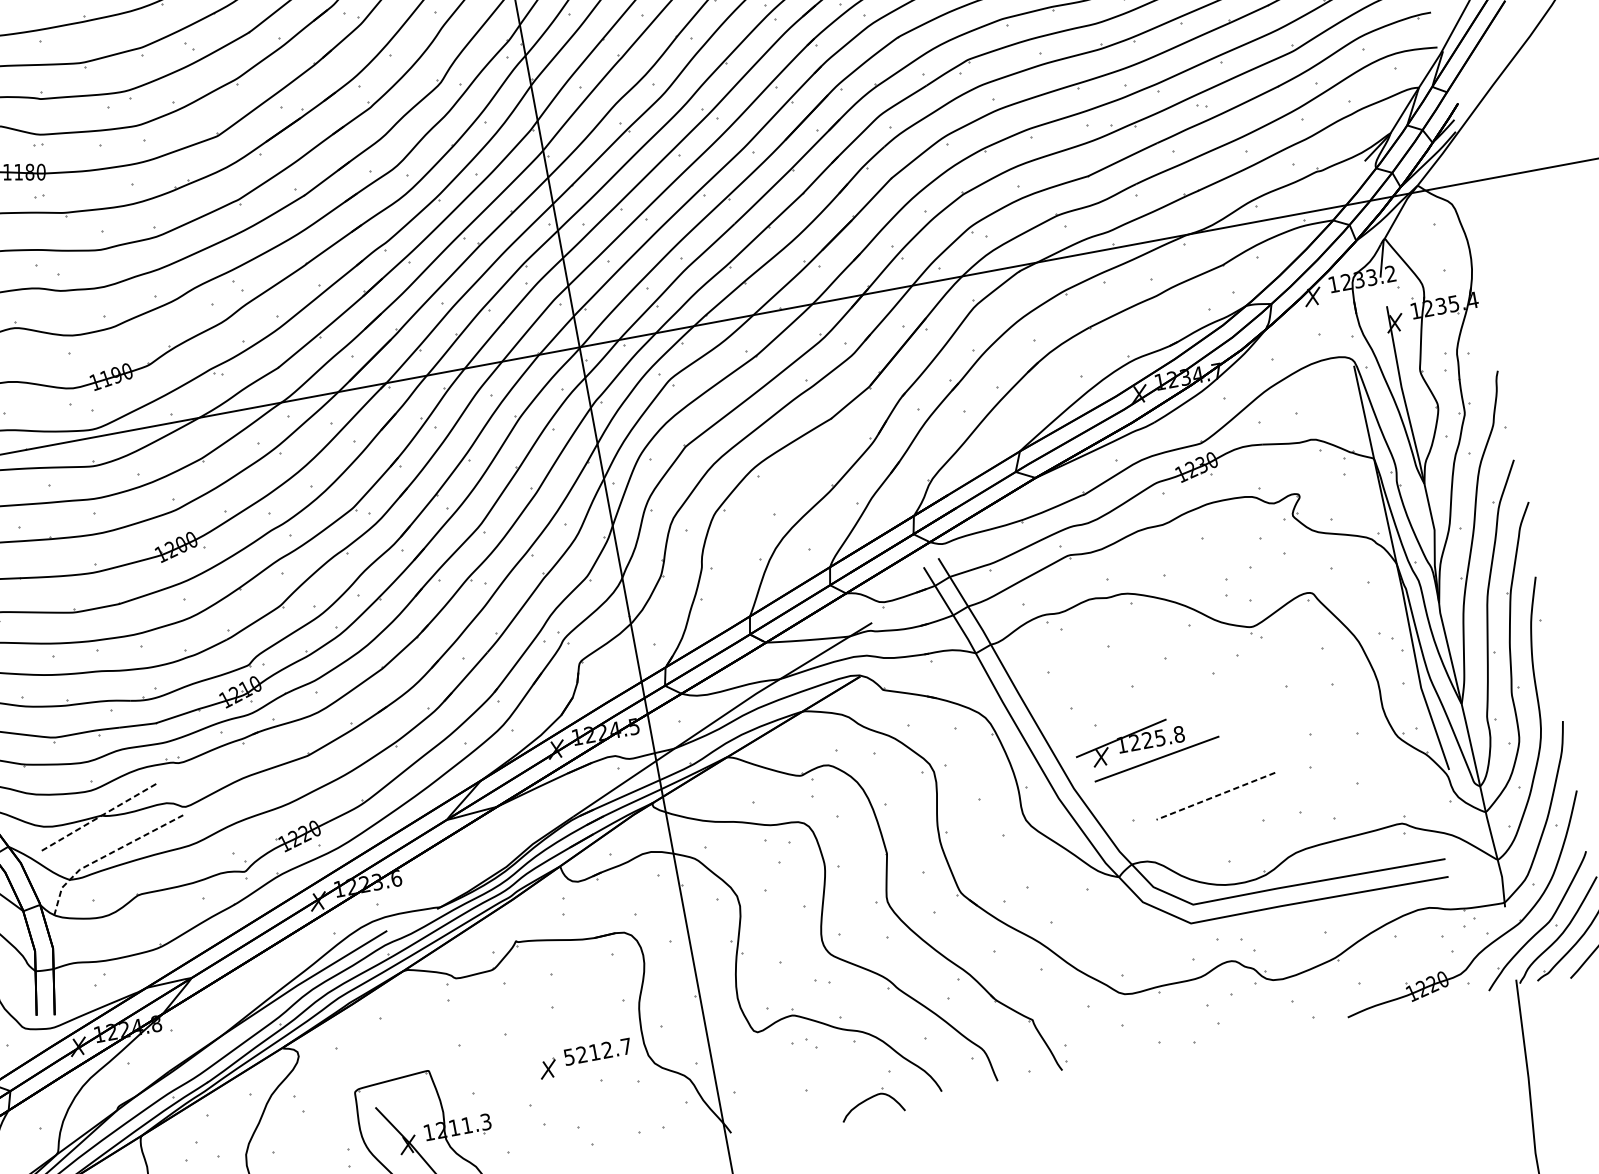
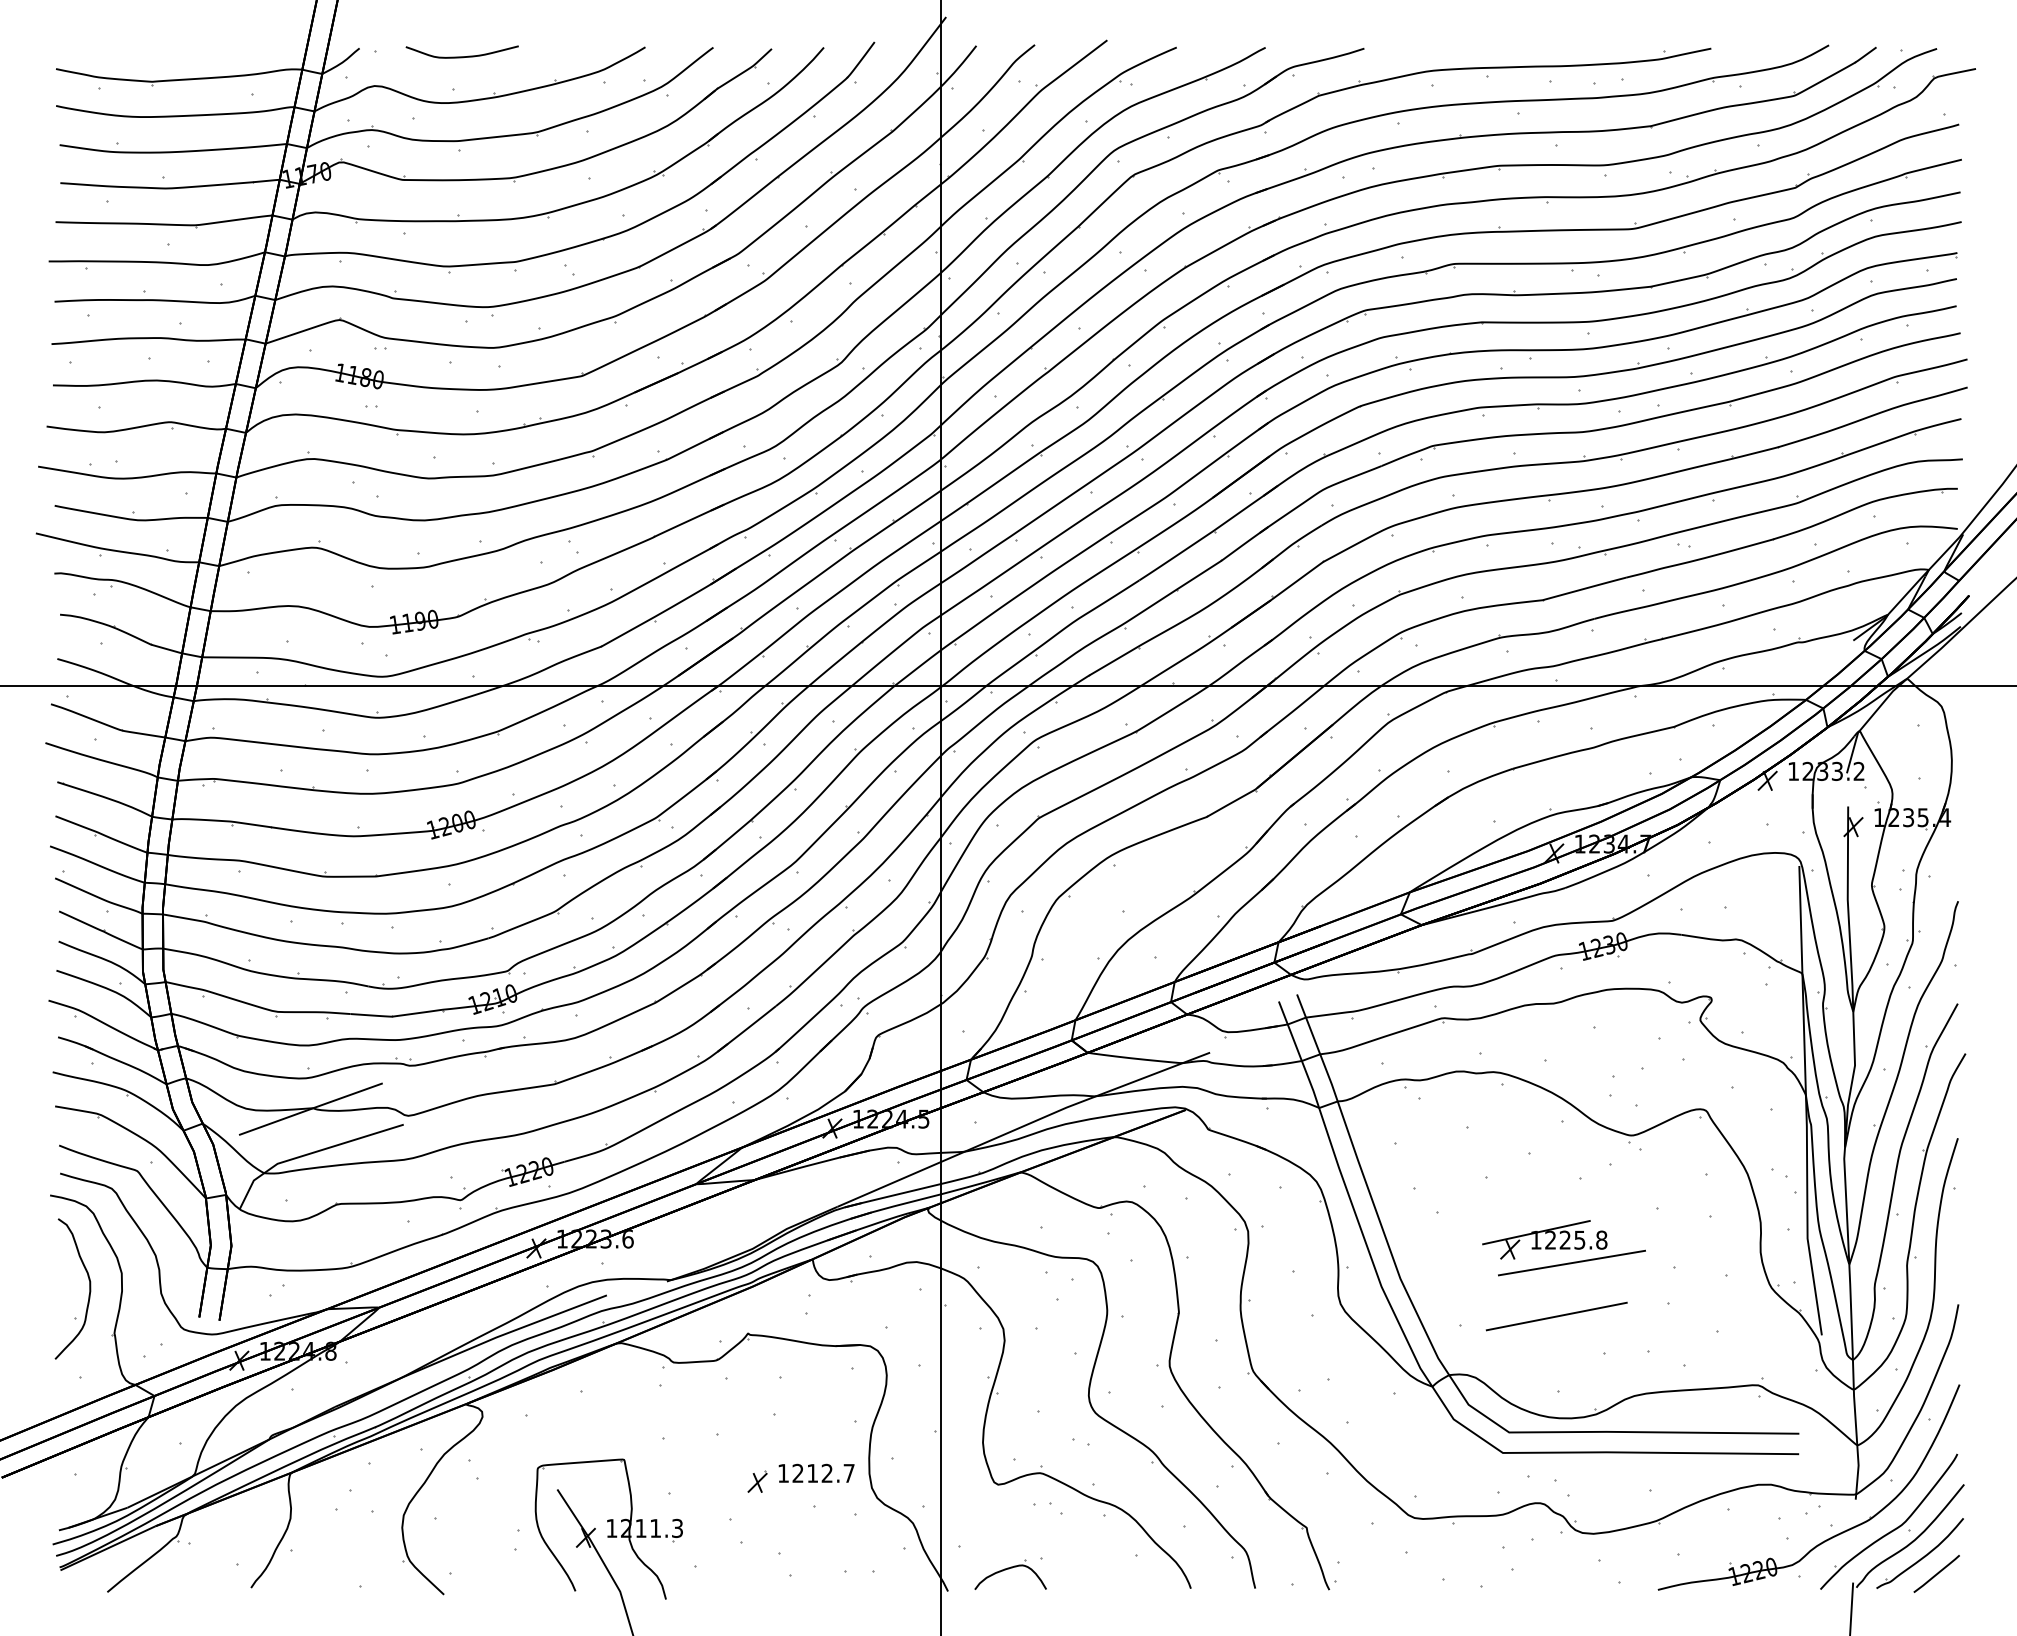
part: (1147, 747) -> (1563, 1248), moved
line: (1215, 796) -> (1556, 1316), dashed -> solid
line: (100, 816) -> (311, 1108), dashed -> solid
line: (105, 855) -> (309, 1153), dashed -> solid
text: (569, 1057) -> (783, 1473), 5212.7 -> 1212.7
part: (871, 1103) -> (1010, 1574), moved

